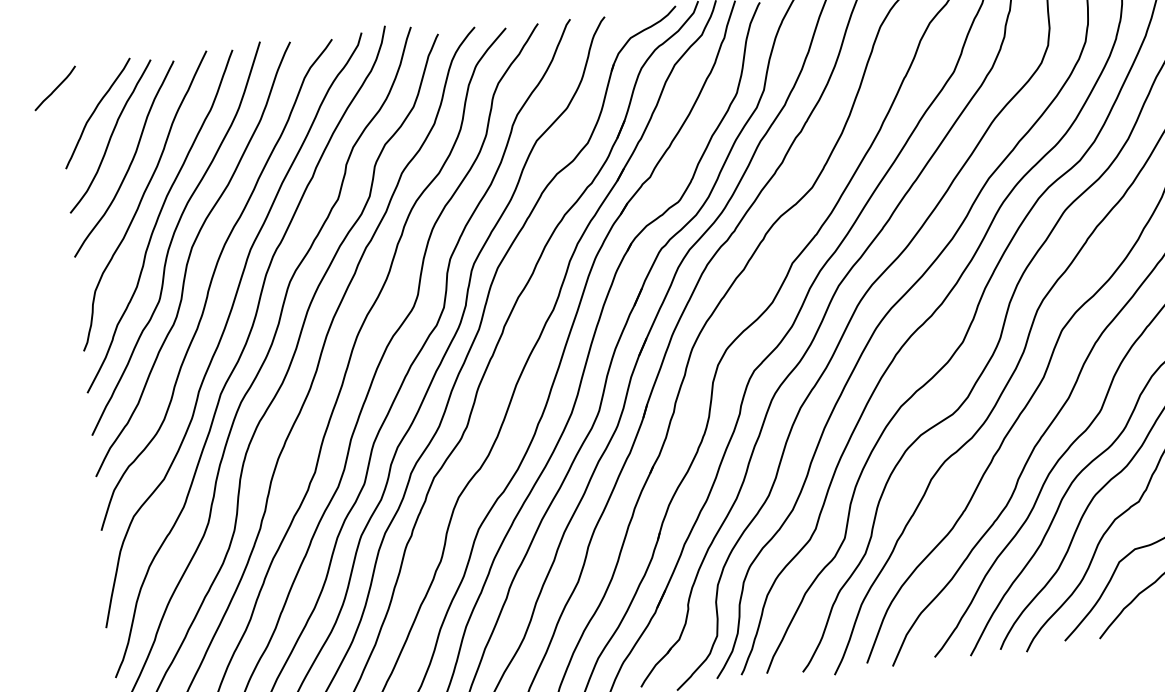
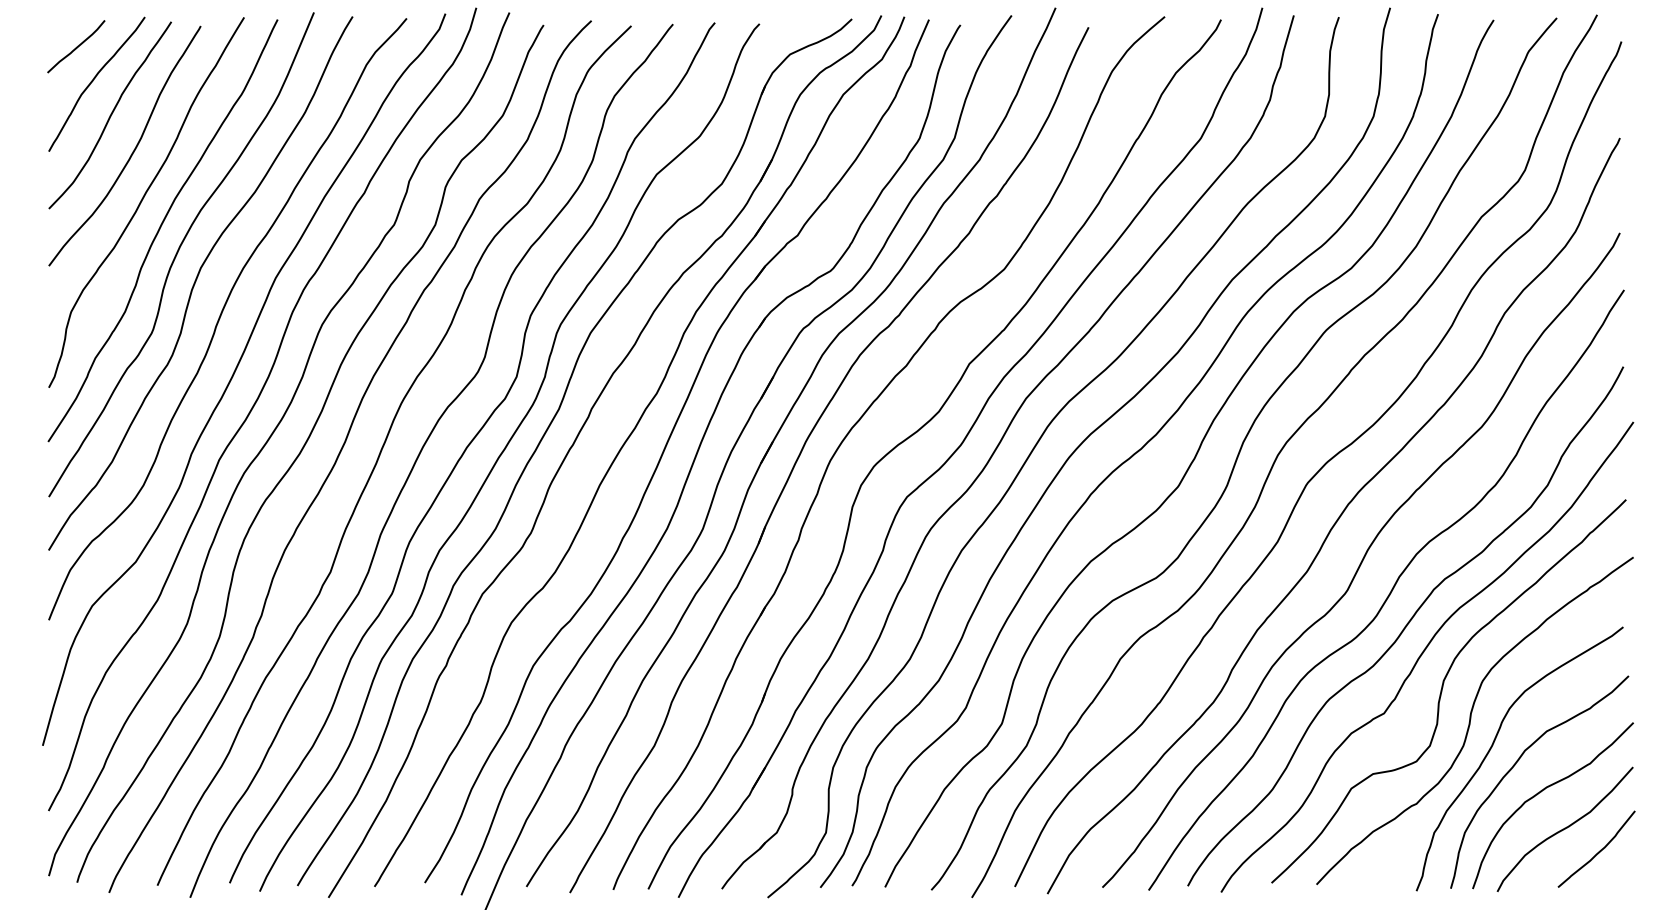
curve: (55, 88) -> (76, 46), moved

